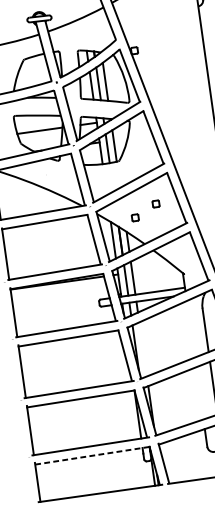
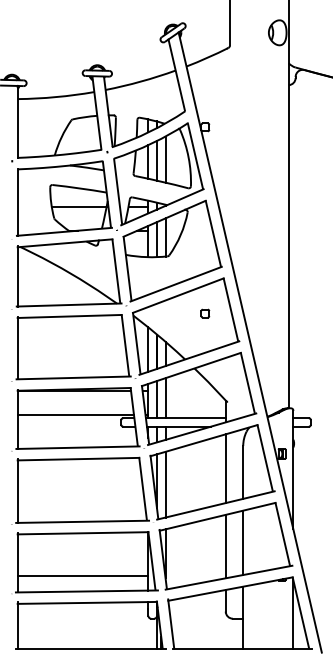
part: (135, 217) -> (178, 326), removed
line: (61, 302) -> (75, 415), added
line: (190, 329) -> (225, 468), added
line: (143, 349) -> (165, 484), added
line: (199, 393) -> (225, 546), added
line: (85, 433) -> (82, 575), added
line: (92, 455) -> (87, 602), dashed -> solid

